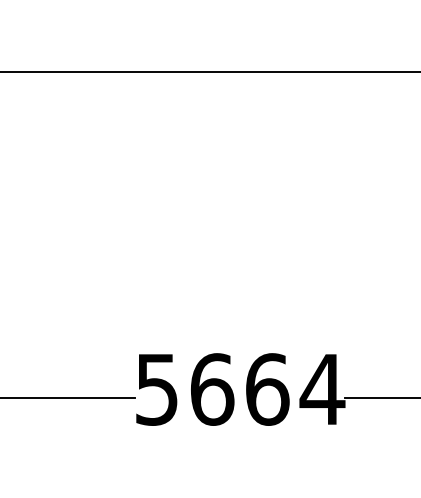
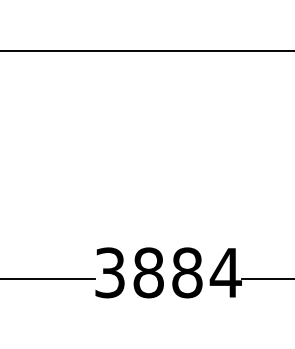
text: (211, 388) -> (148, 272), 5664 -> 3884

